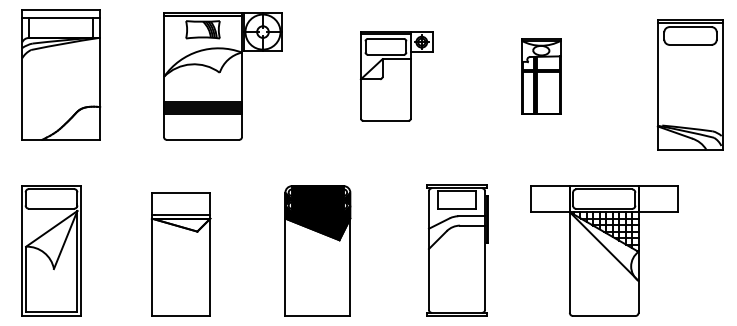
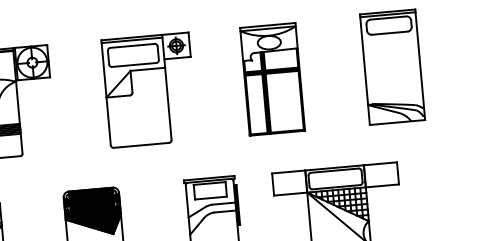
part: (396, 76) -> (149, 90), size x1.43
part: (541, 76) -> (272, 79), size x1.67
part: (689, 84) -> (391, 66), moved

